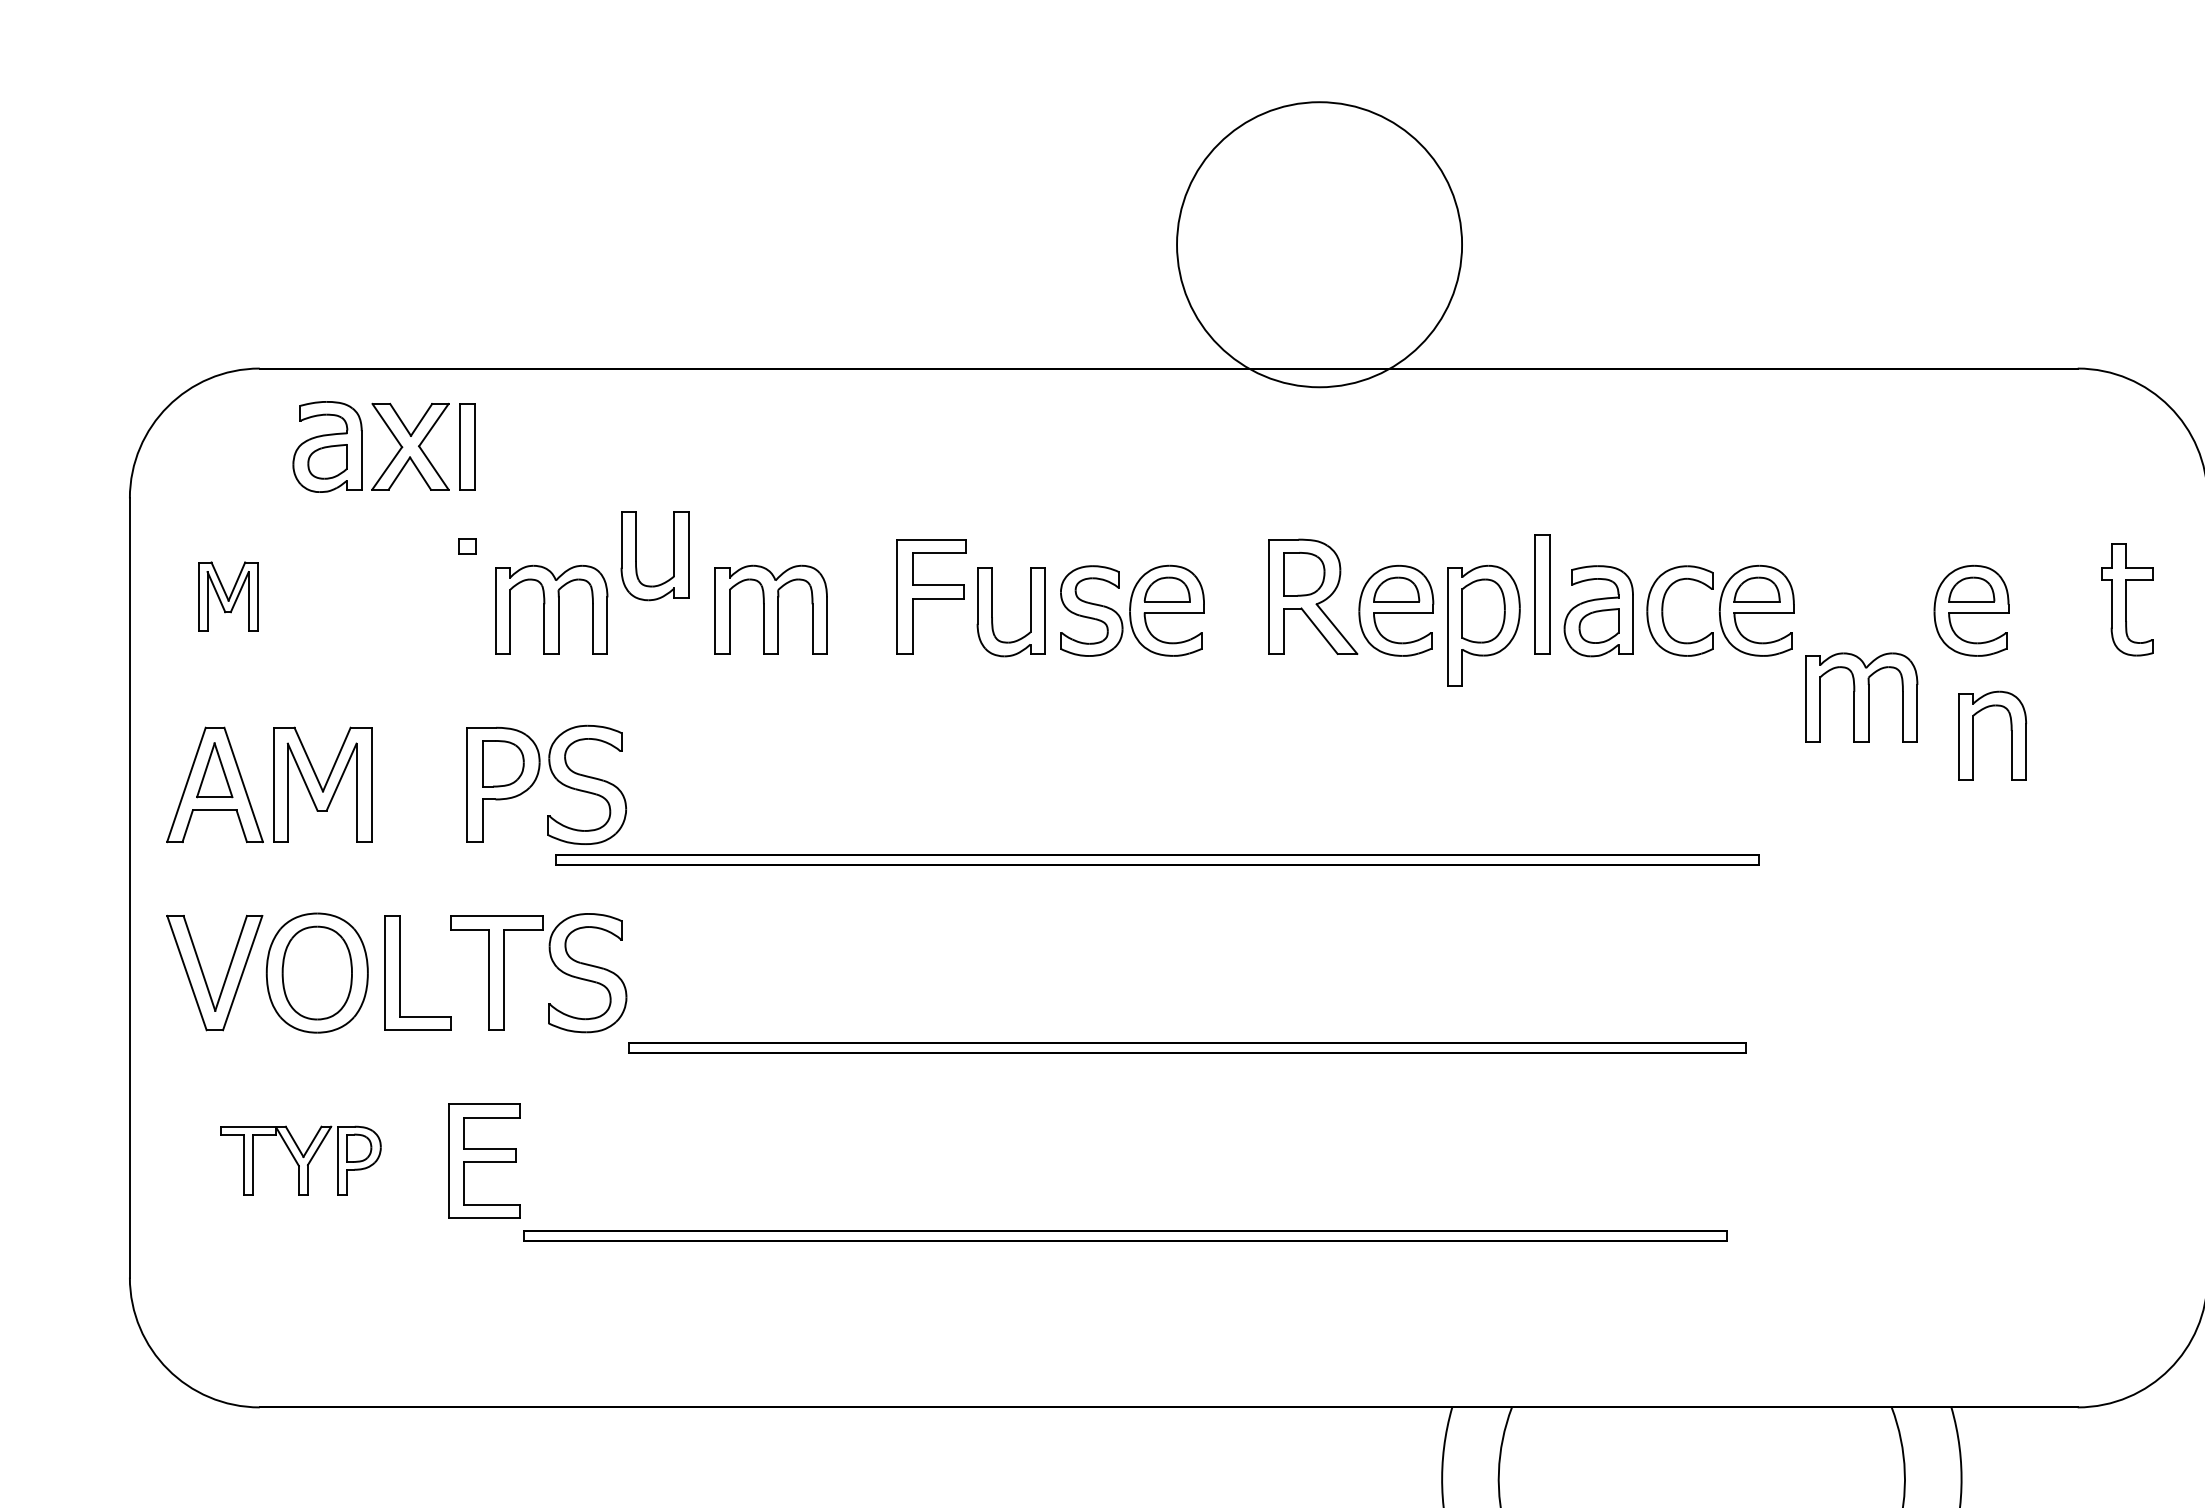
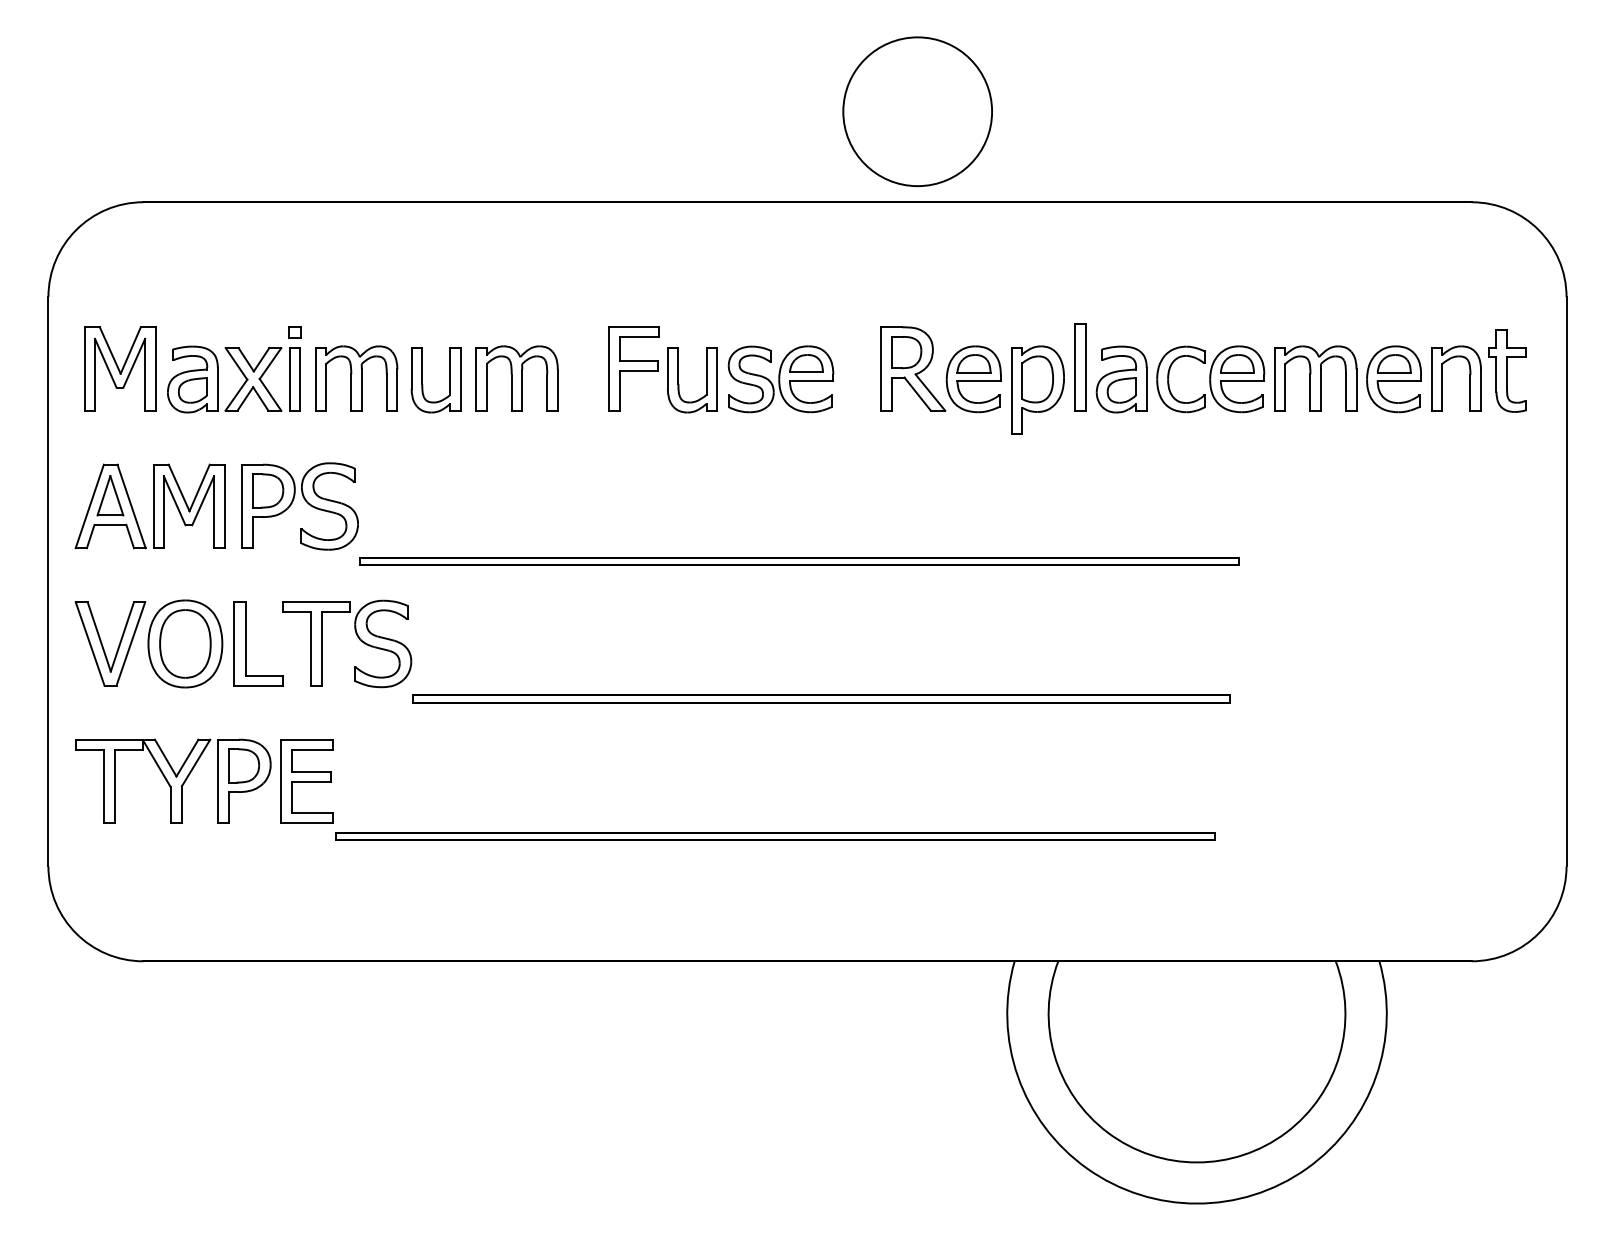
circle: (1319, 244) -> (917, 111), size x0.71
part: (394, 438) -> (241, 373), moved
part: (637, 561) -> (423, 384), moved
part: (228, 596) -> (120, 368), size x1.67
part: (1861, 697) -> (1315, 378), moved
part: (2010, 735) -> (1469, 378), moved
part: (536, 780) -> (292, 503), moved
part: (301, 1159) -> (173, 780), size x1.67

